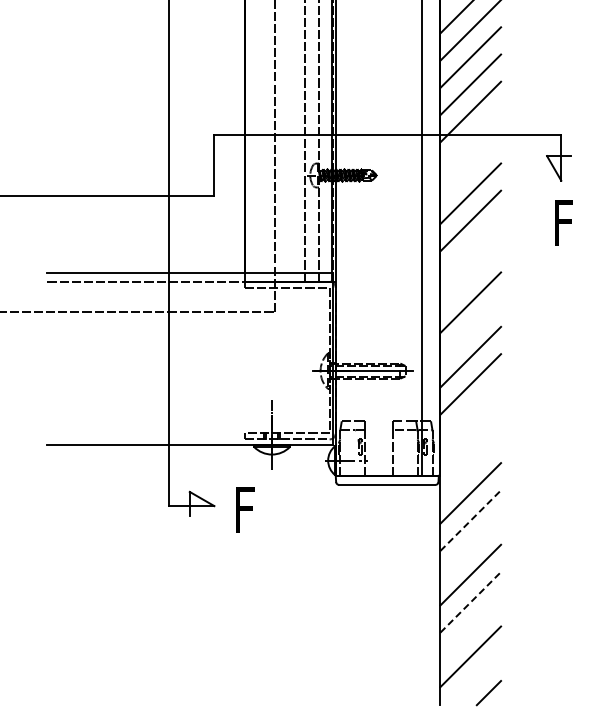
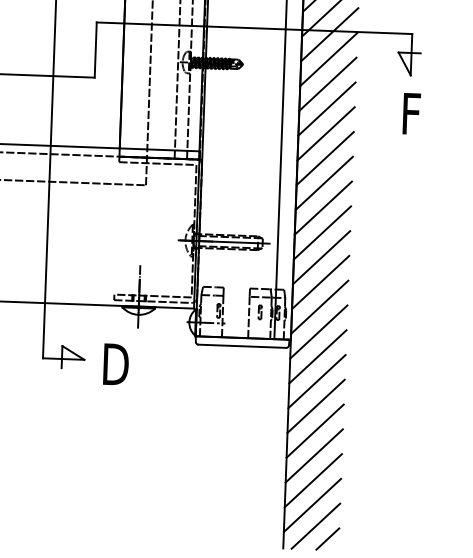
line: (470, 139) -> (329, 34), added
line: (470, 166) -> (328, 59), added
line: (470, 247) -> (325, 133), added
line: (470, 275) -> (324, 158), added
line: (470, 329) -> (323, 207), added
line: (470, 411) -> (320, 282), added
line: (470, 438) -> (319, 306), added
part: (405, 446) -> (260, 311), added
line: (470, 465) -> (318, 331), added
text: (249, 509) -> (116, 364), F -> D
line: (470, 520) -> (316, 381), dashed -> solid
line: (470, 547) -> (315, 406), added
line: (470, 602) -> (314, 456), dashed -> solid
line: (470, 629) -> (313, 480), added
line: (475, 679) -> (316, 526), added

